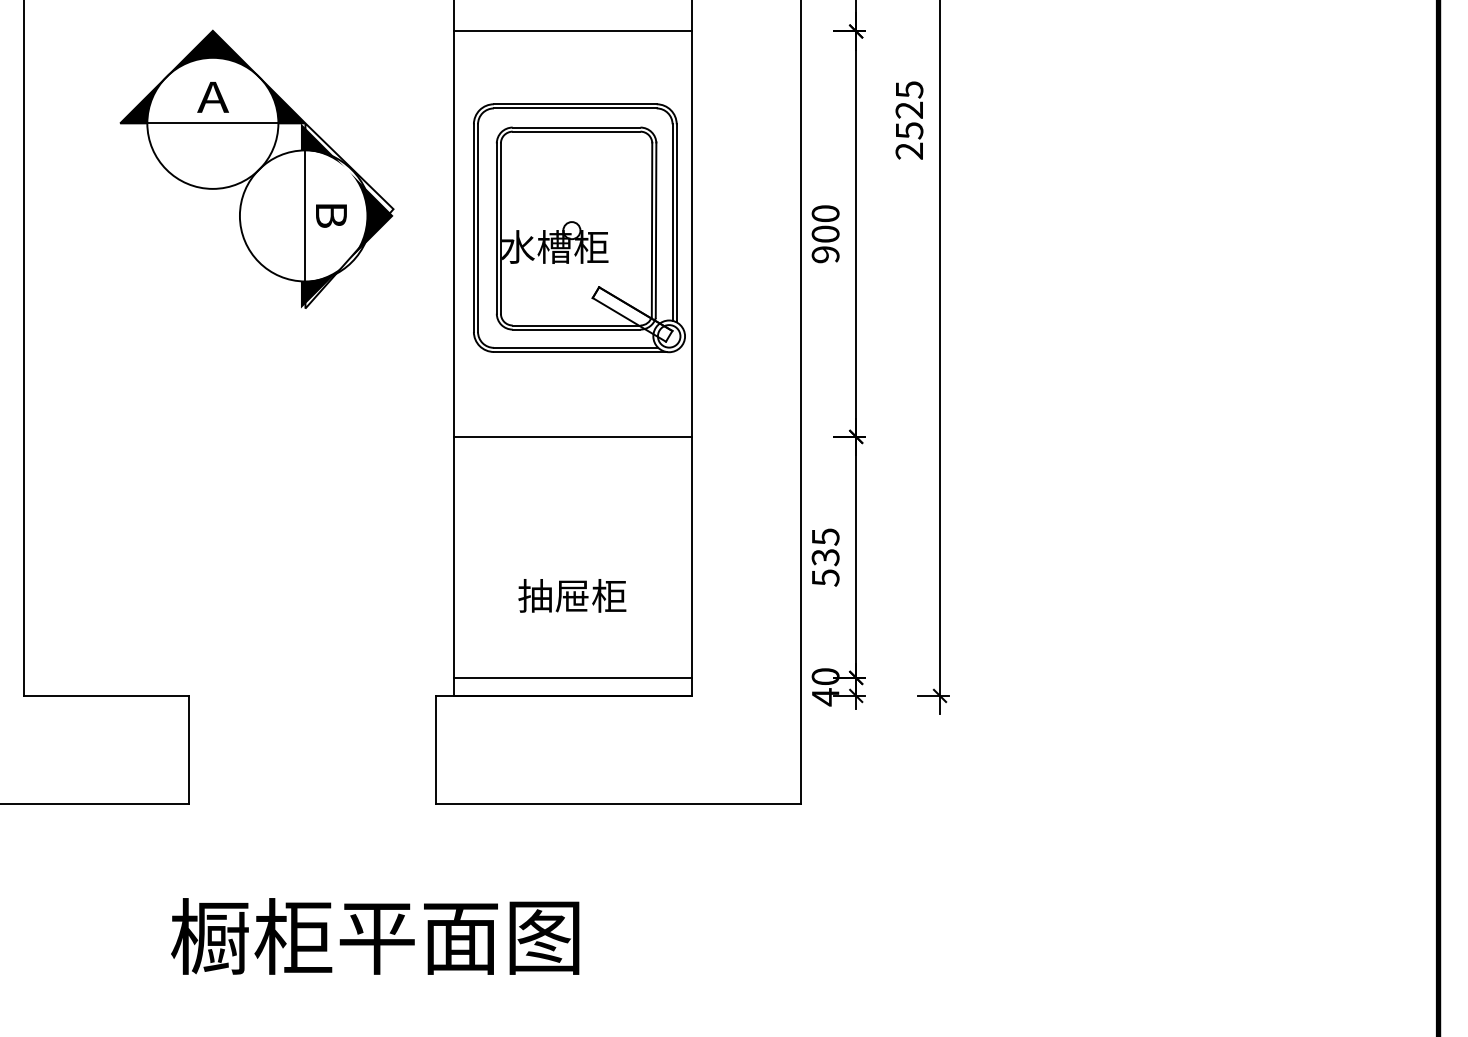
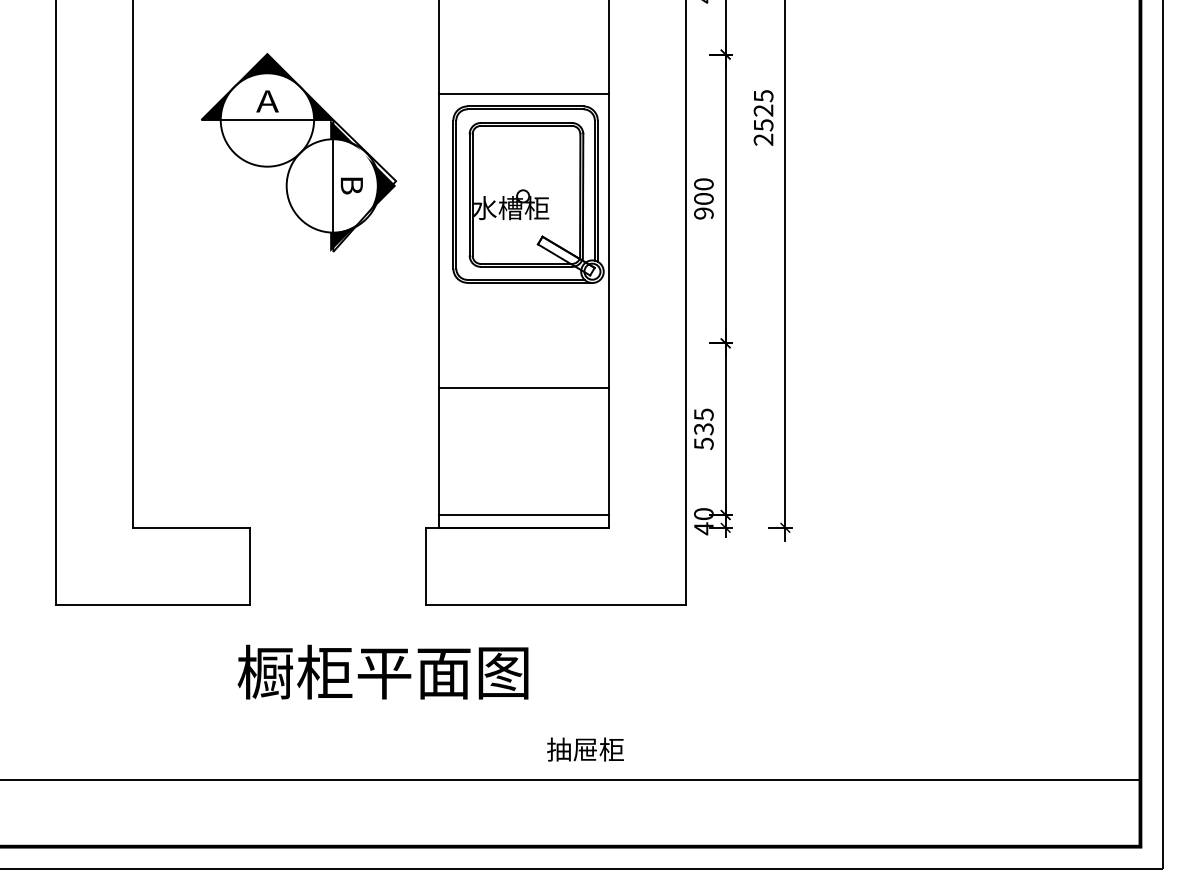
line: (572, 31) -> (523, 93), moved
line: (572, 437) -> (523, 388), moved
text: (572, 595) -> (585, 749), moved
text: (374, 935) -> (382, 671), moved

